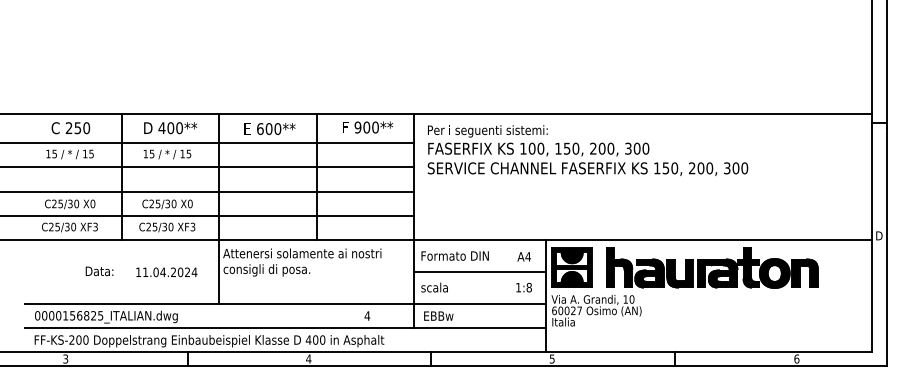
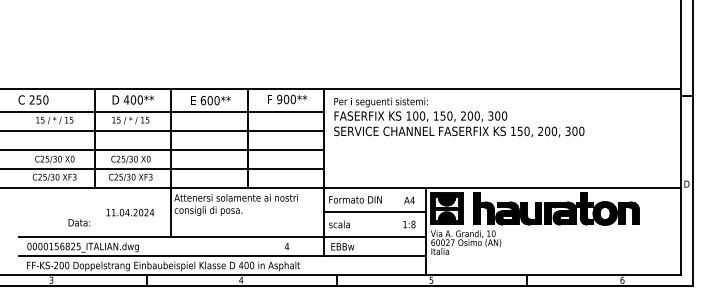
text: (70, 128) -> (33, 100), moved
text: (99, 271) -> (79, 222), moved

